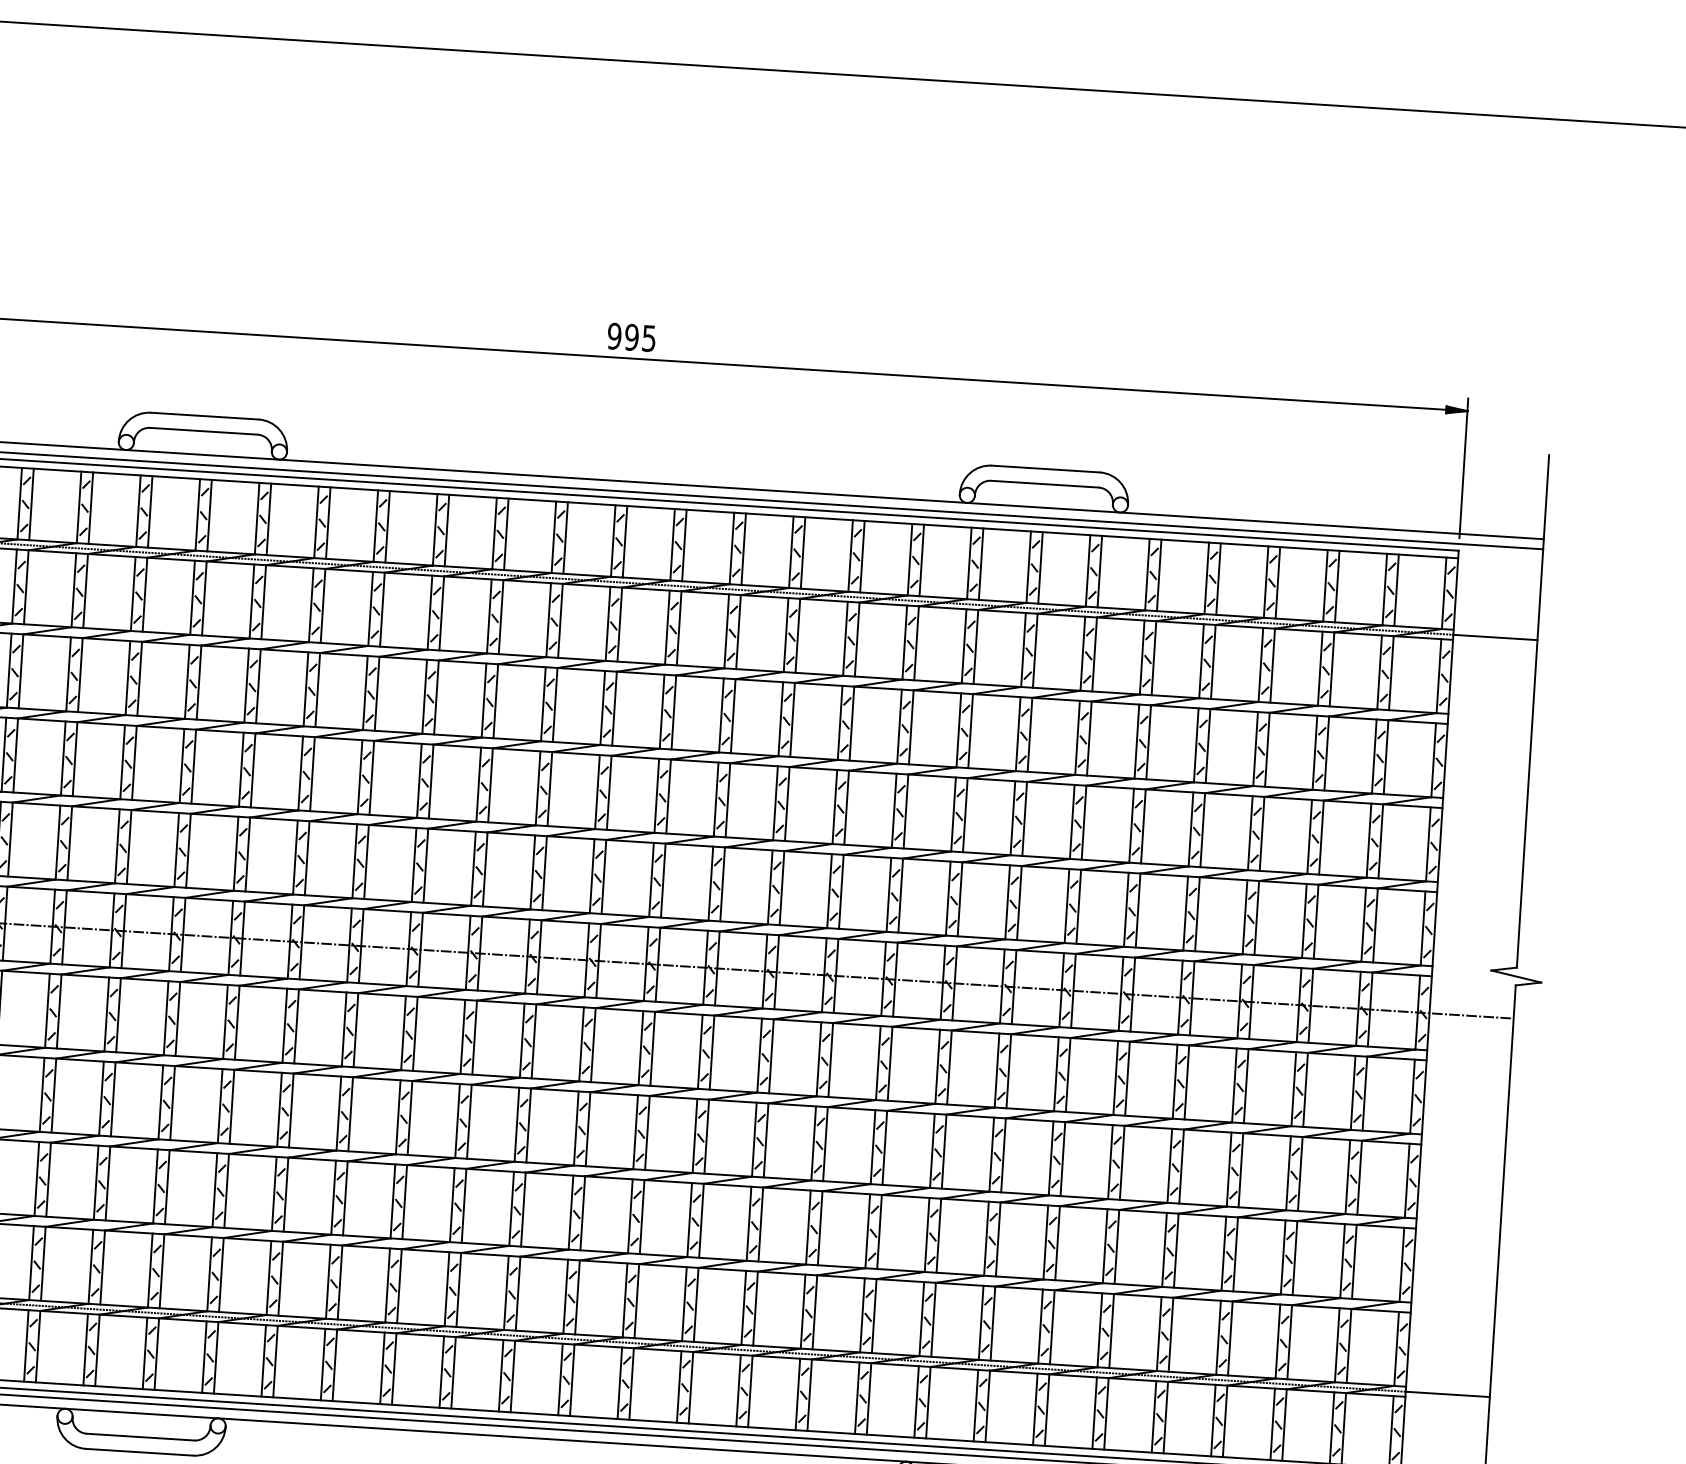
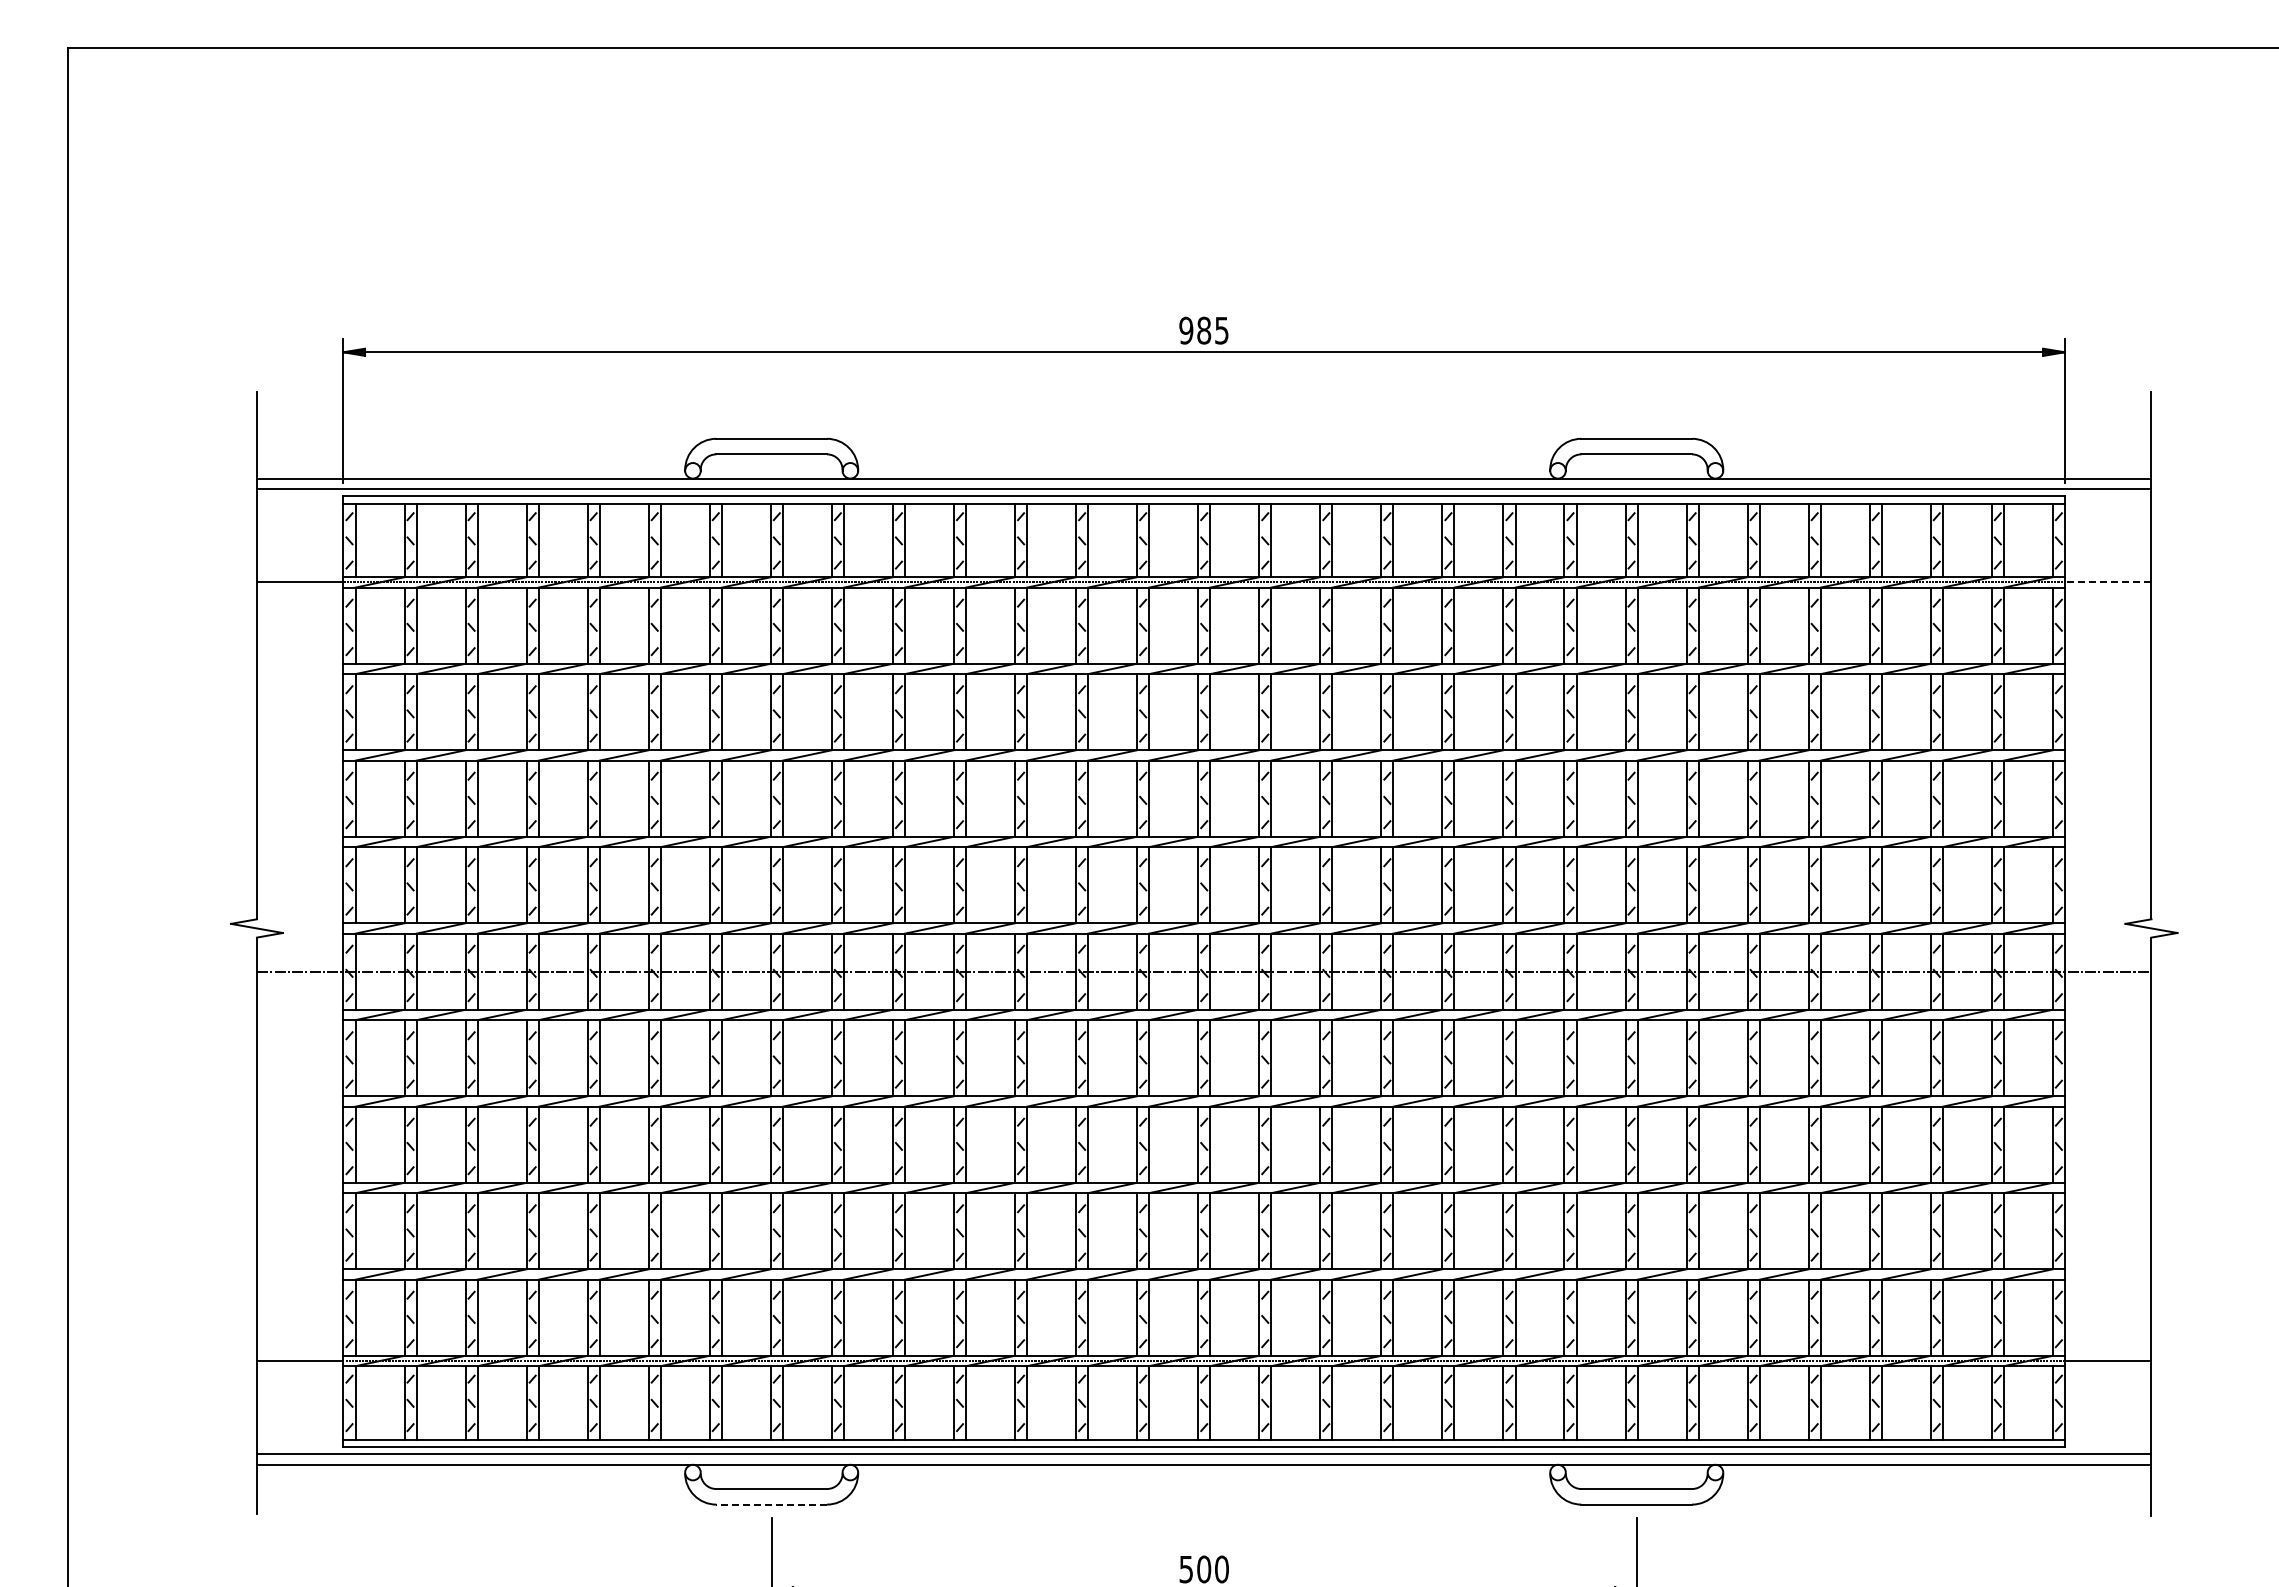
text: (632, 337) -> (1204, 330), 995 -> 985
line: (1494, 637) -> (2107, 582), solid -> dashed
line: (139, 1452) -> (771, 1504), solid -> dashed

